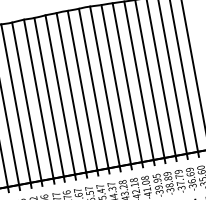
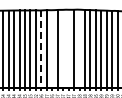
line: (104, 86) -> (79, 48), removed
line: (82, 90) -> (68, 48), removed
line: (71, 92) -> (63, 48), removed
line: (49, 96) -> (52, 48), removed
line: (27, 102) -> (41, 49), solid -> dashed

